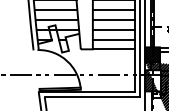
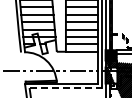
line: (93, 97) -> (66, 88), solid -> dashed

